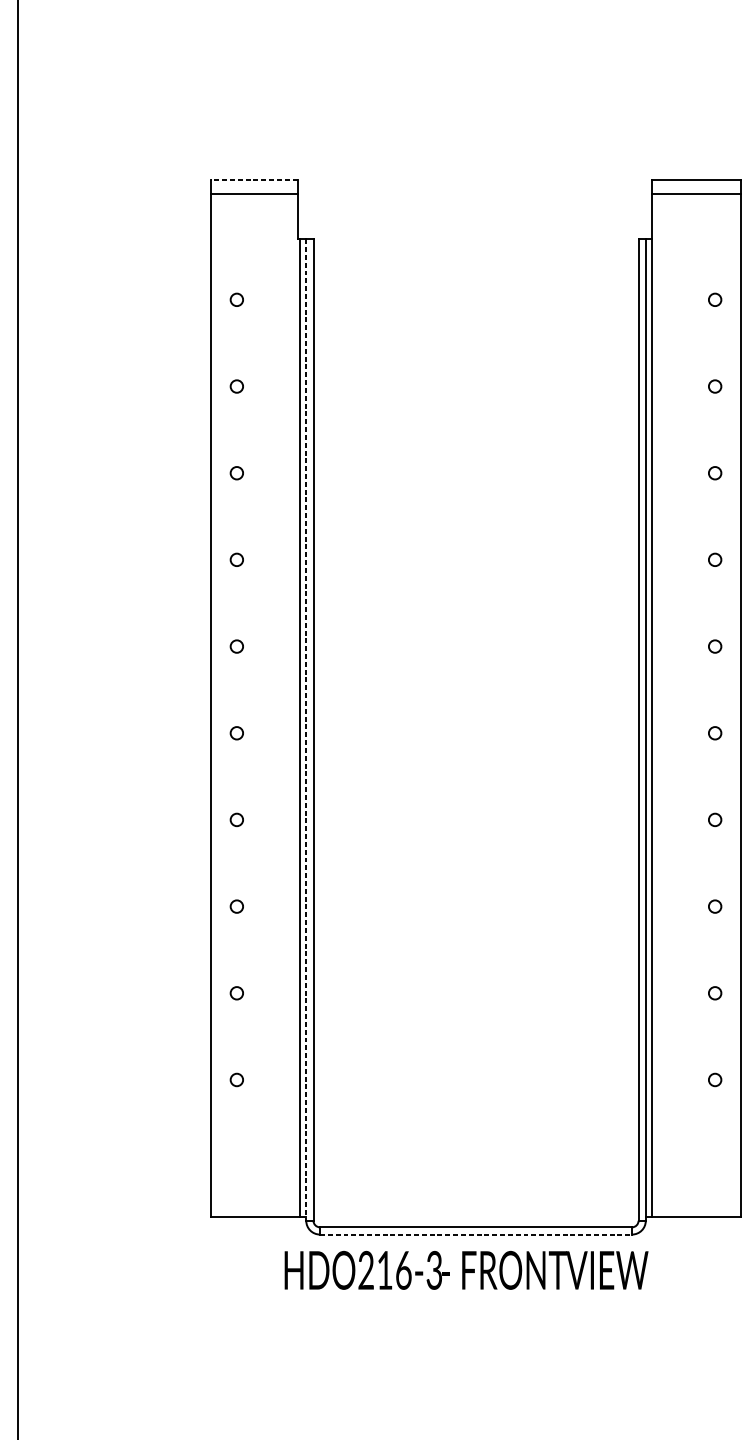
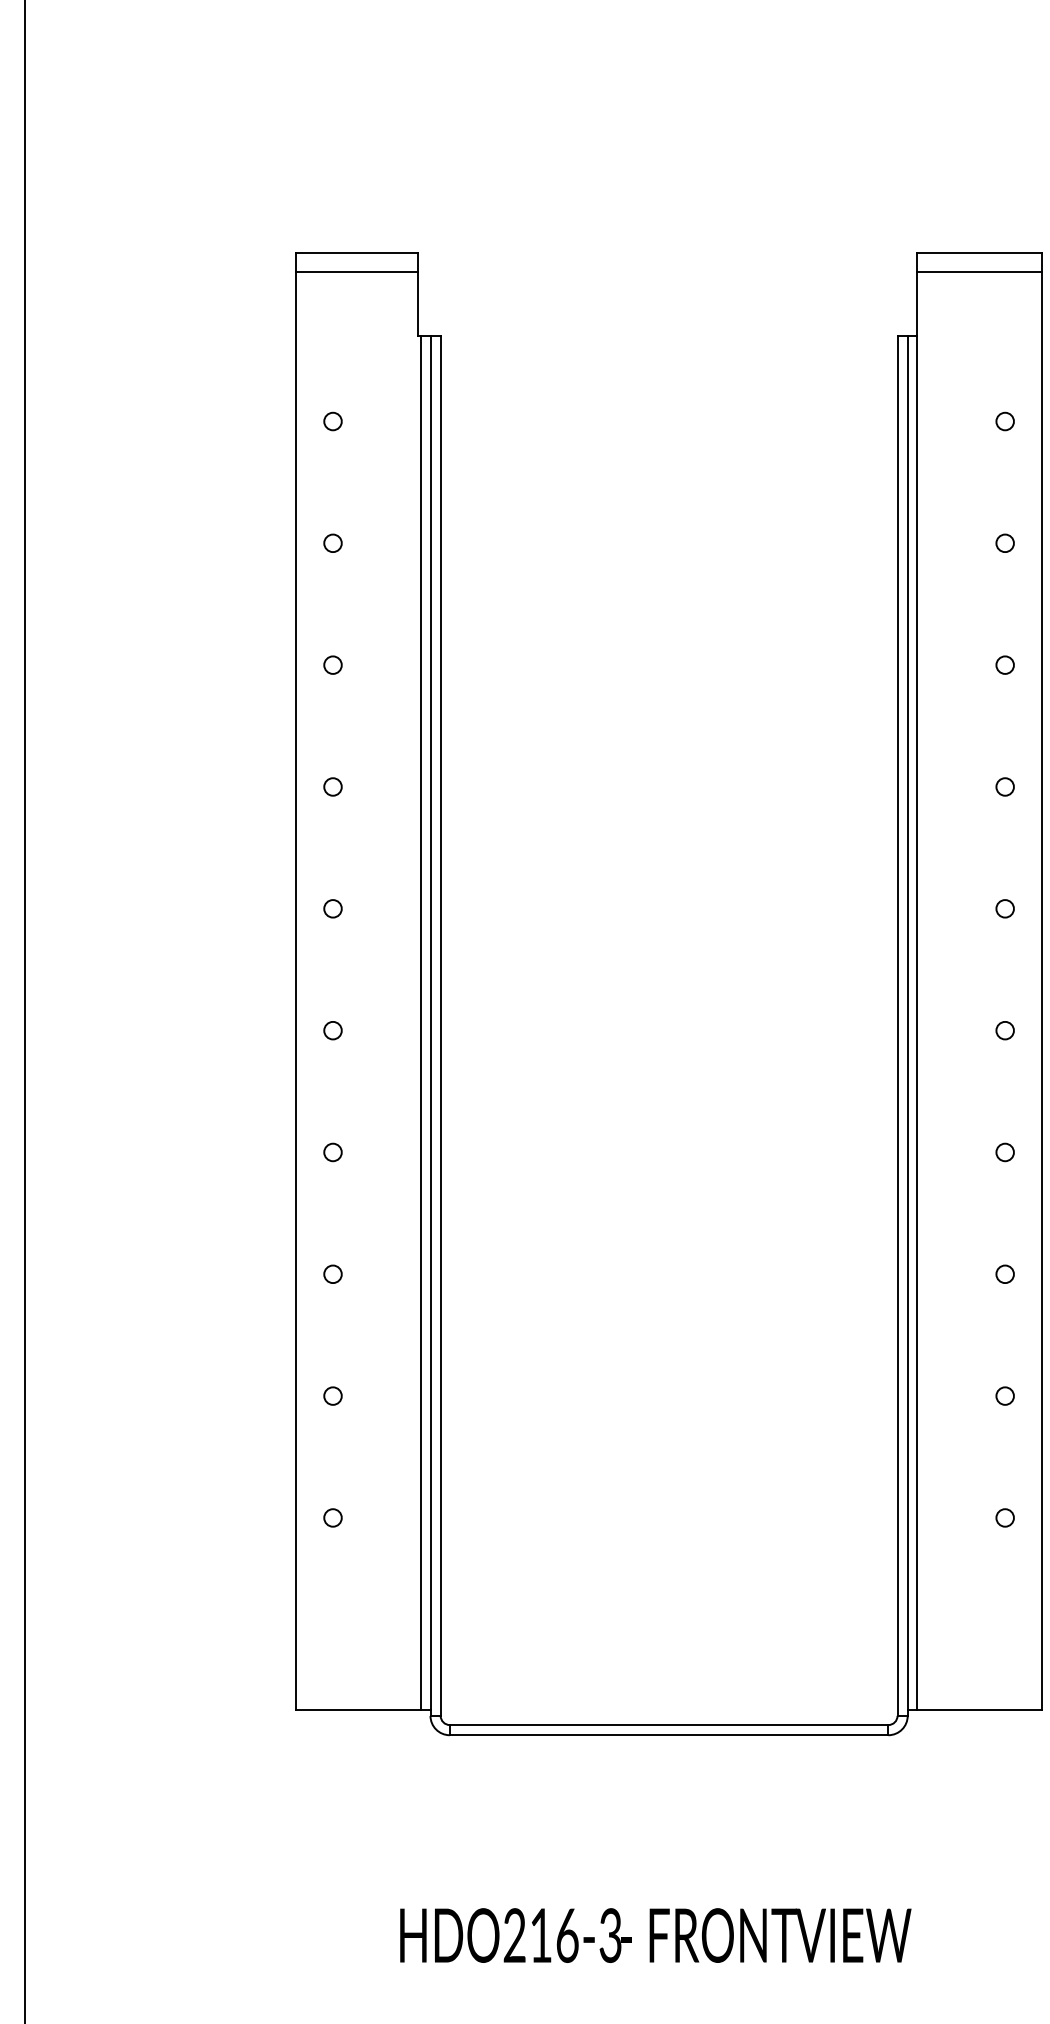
line: (254, 179) -> (357, 252), dashed -> solid
line: (306, 730) -> (430, 1026), dashed -> solid
line: (476, 1234) -> (669, 1735), dashed -> solid
text: (466, 1270) -> (655, 1935), moved

